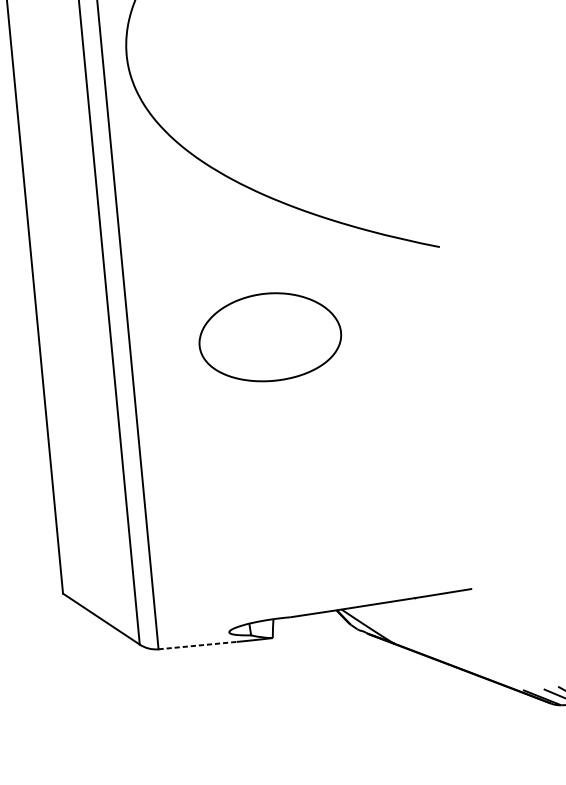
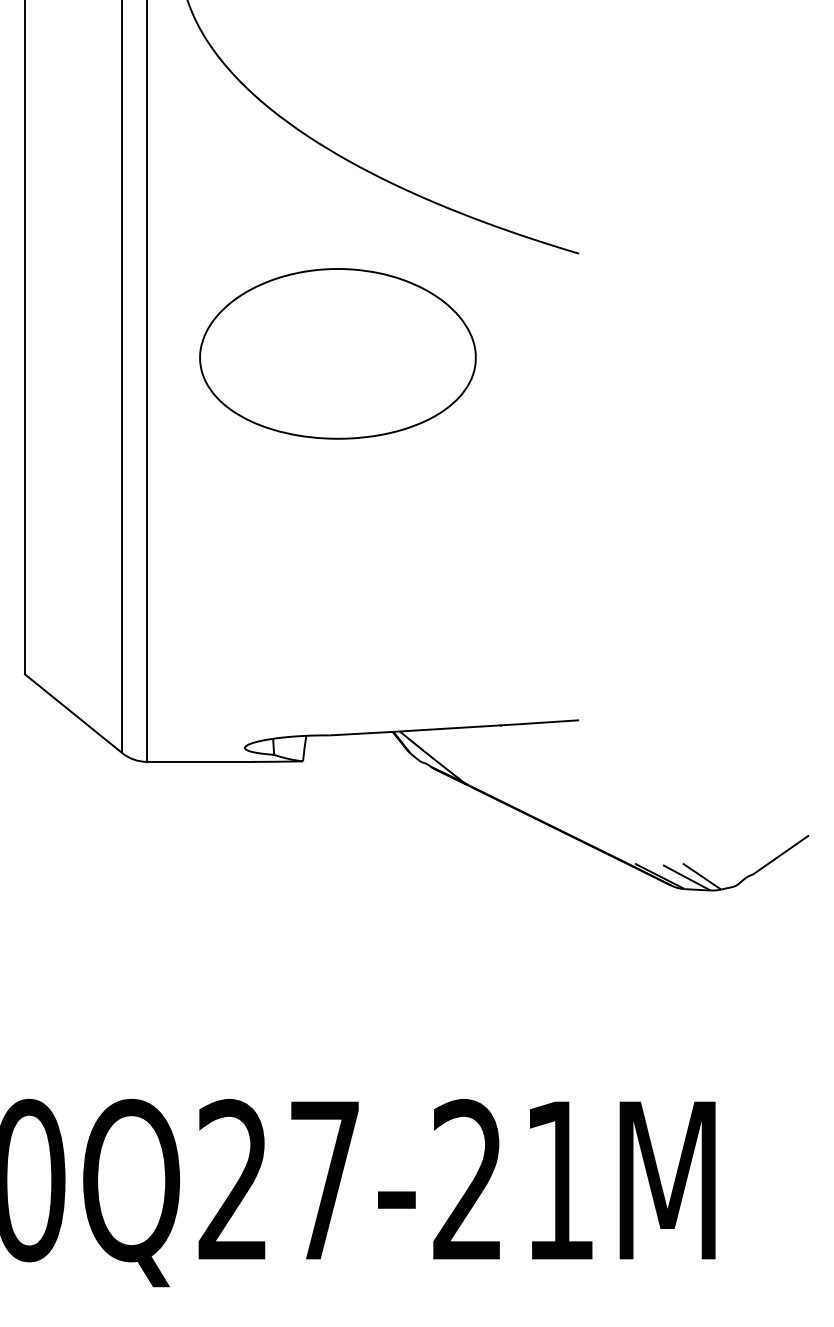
part: (269, 336) -> (337, 353), size x1.43
line: (197, 645) -> (200, 761), dashed -> solid

